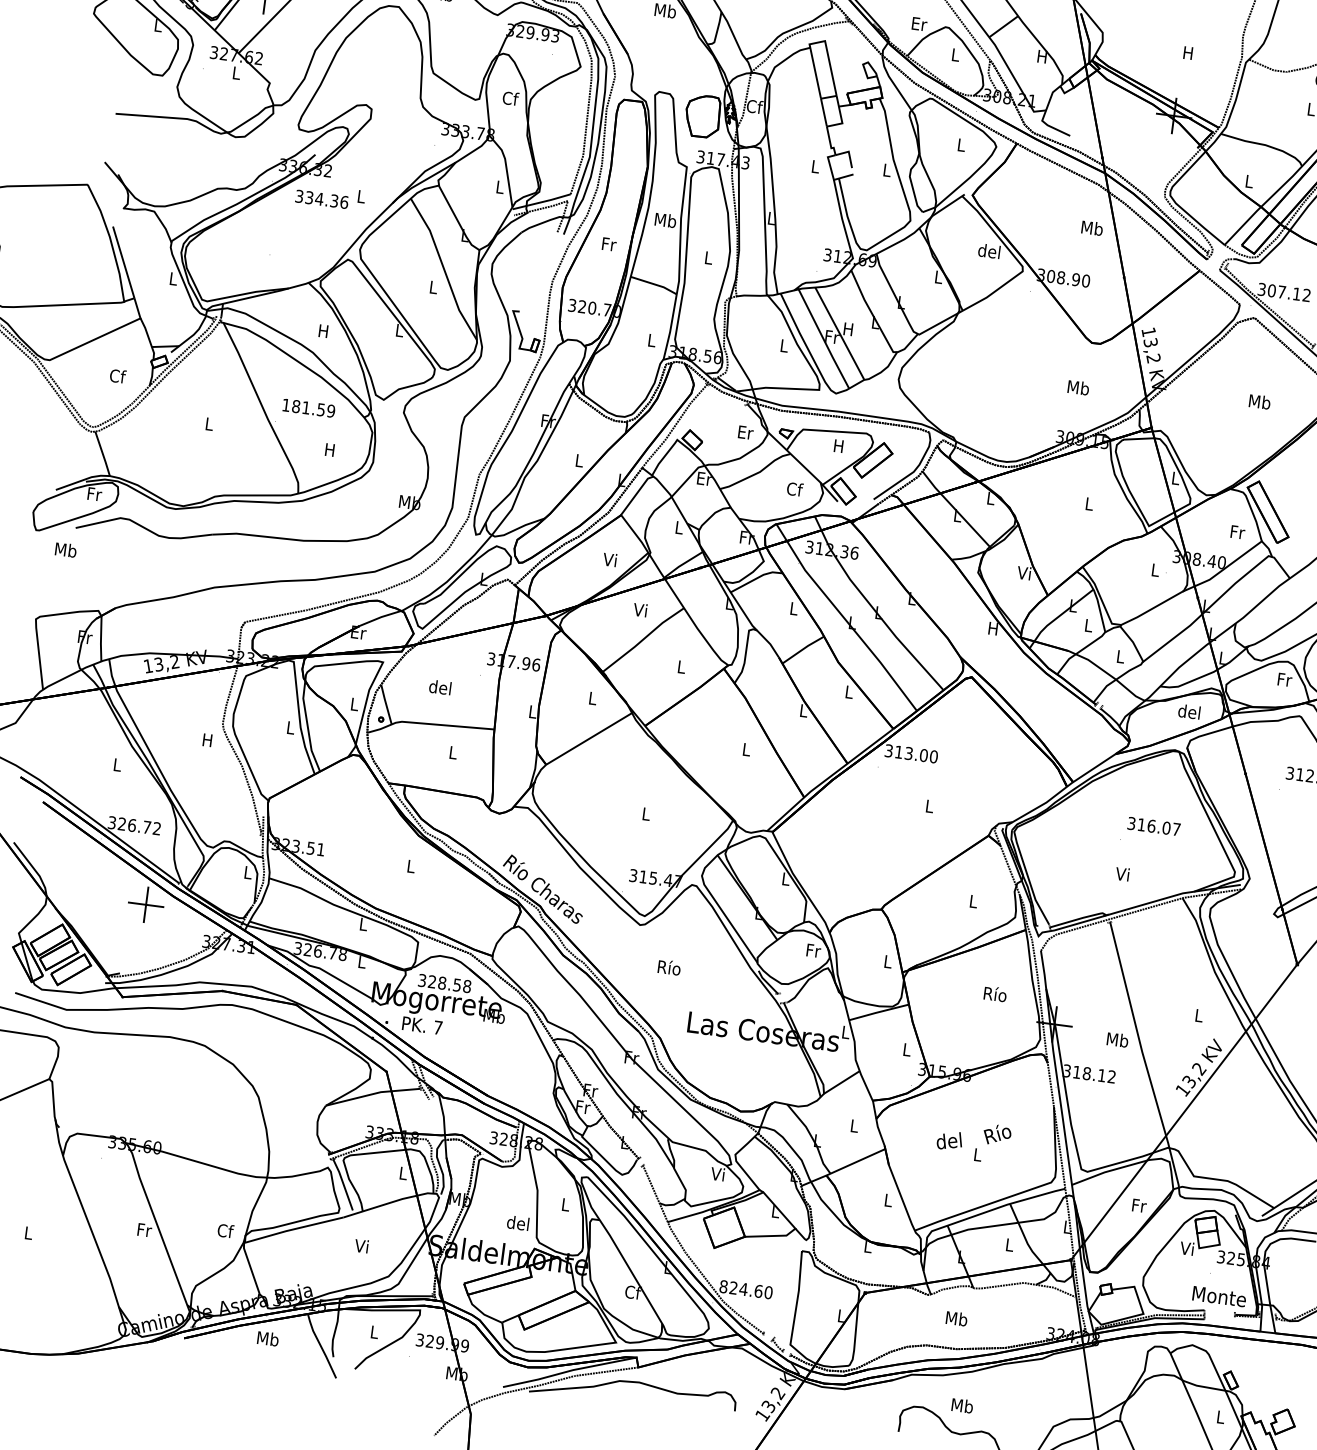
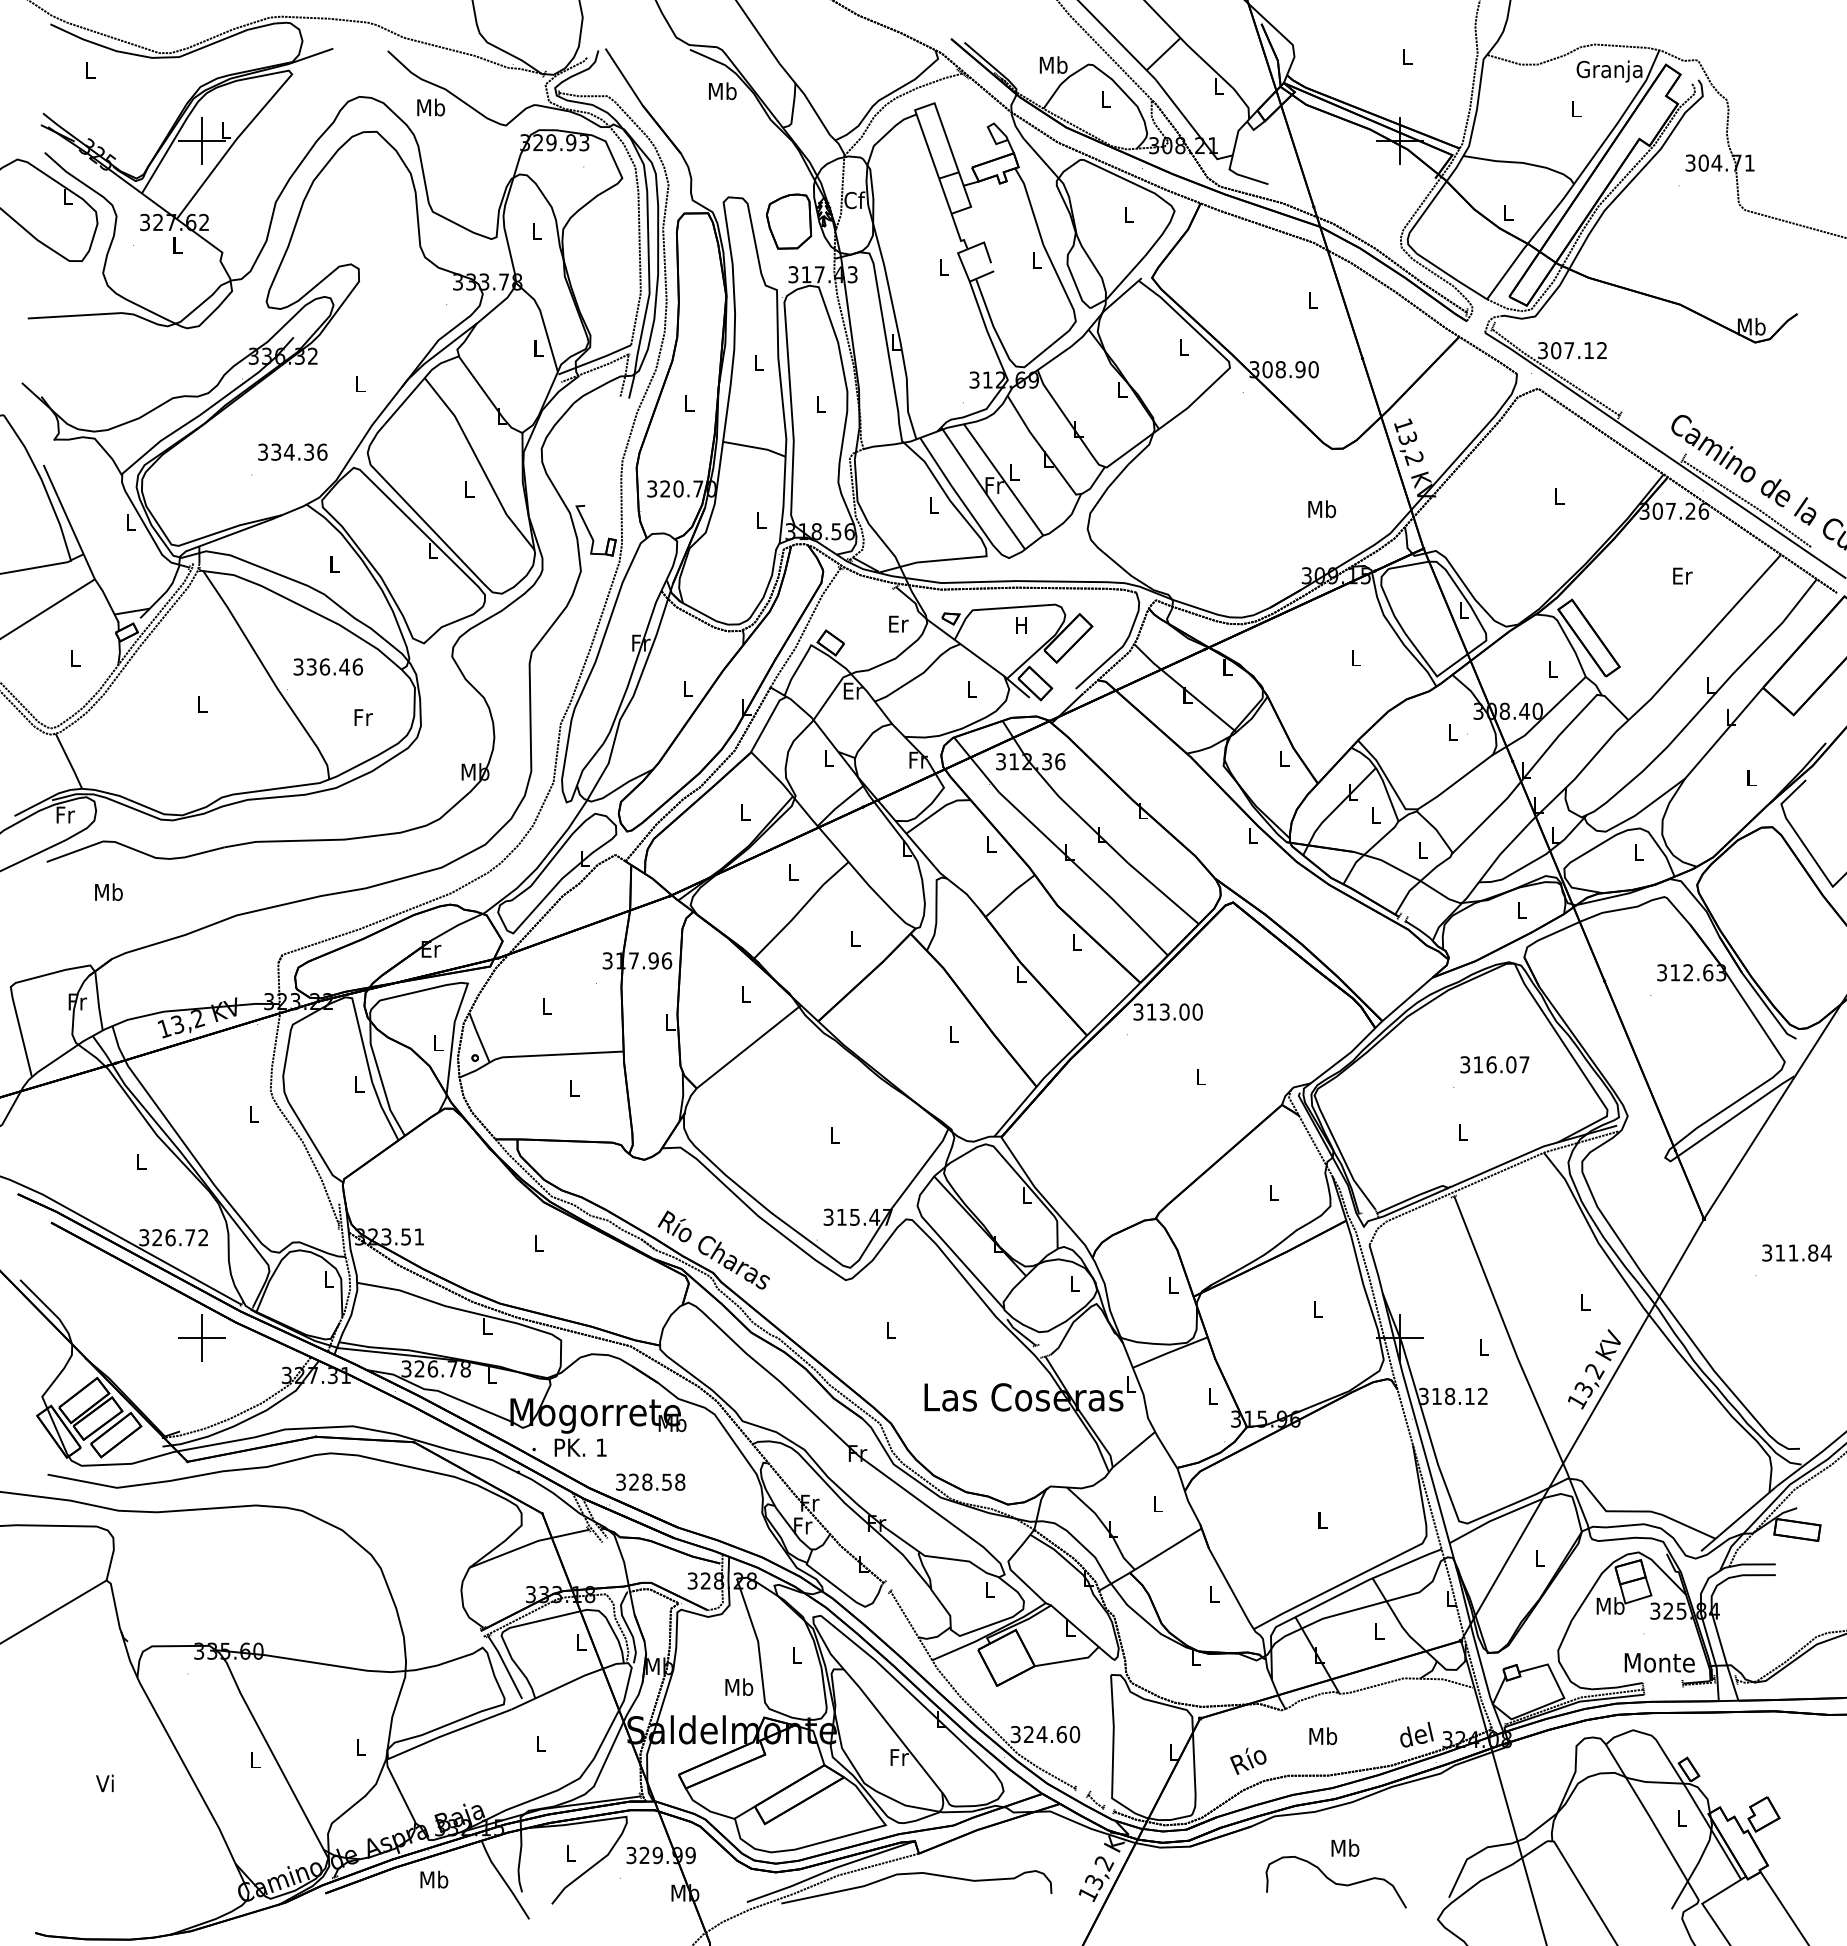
text: (919, 23) -> (1053, 64), Er -> Mb
text: (1187, 52) -> (1406, 56), H -> L
text: (1042, 56) -> (1218, 86), H -> L
text: (510, 98) -> (536, 231), Cf -> L
text: (321, 198) -> (292, 451), moved
text: (665, 220) -> (758, 362), Mb -> L
text: (1092, 227) -> (1312, 299), Mb -> L
text: (609, 244) -> (689, 403), Fr -> L
text: (989, 251) -> (1183, 347), del -> L
text: (848, 329) -> (1013, 472), H -> L
text: (322, 330) -> (333, 564), H -> L
text: (117, 375) -> (75, 657), Cf -> L
text: (1259, 401) -> (1559, 496), Mb -> L
text: (308, 407) -> (327, 666), 181.59 -> 336.46
text: (330, 450) -> (363, 717), H -> Fr
text: (794, 488) -> (971, 688), Cf -> L
text: (1238, 532) -> (1553, 669), Fr -> L
text: (65, 549) -> (108, 891), moved
text: (609, 559) -> (743, 811), Vi -> L
text: (1023, 572) -> (1282, 758), Vi -> L
text: (639, 609) -> (791, 871), Vi -> L
text: (993, 628) -> (1252, 835), H -> L
text: (1285, 679) -> (1639, 852), Fr -> L
text: (440, 687) -> (546, 1006), del -> L
text: (1189, 711) -> (1520, 909), del -> L
text: (207, 740) -> (253, 1114), H -> L
text: (1122, 873) -> (1461, 1131), Vi -> L
text: (814, 950) -> (1075, 1283), Fr -> L
text: (669, 966) -> (890, 1329), Río -> L
text: (444, 982) -> (650, 1481), moved
text: (995, 993) -> (1317, 1308), Río -> L
text: (438, 1027) -> (601, 1447), 7 -> 1
text: (1117, 1039) -> (1484, 1347), Mb -> L
text: (997, 1134) -> (1248, 1760), moved
text: (949, 1140) -> (1416, 1734), moved
text: (717, 1174) -> (988, 1589), Vi -> L
text: (1139, 1205) -> (1540, 1558), Fr -> L
text: (518, 1223) -> (738, 1687), del -> Mb
text: (145, 1229) -> (256, 1759), Fr -> L
text: (225, 1230) -> (360, 1746), Cf -> L
text: (27, 1232) -> (104, 1783), L -> Vi
text: (361, 1246) -> (539, 1743), Vi -> L
text: (1187, 1248) -> (1610, 1605), Vi -> Mb
text: (723, 1286) -> (1015, 1734), 824.60 -> 324.60
text: (633, 1292) -> (899, 1757), Cf -> Fr

